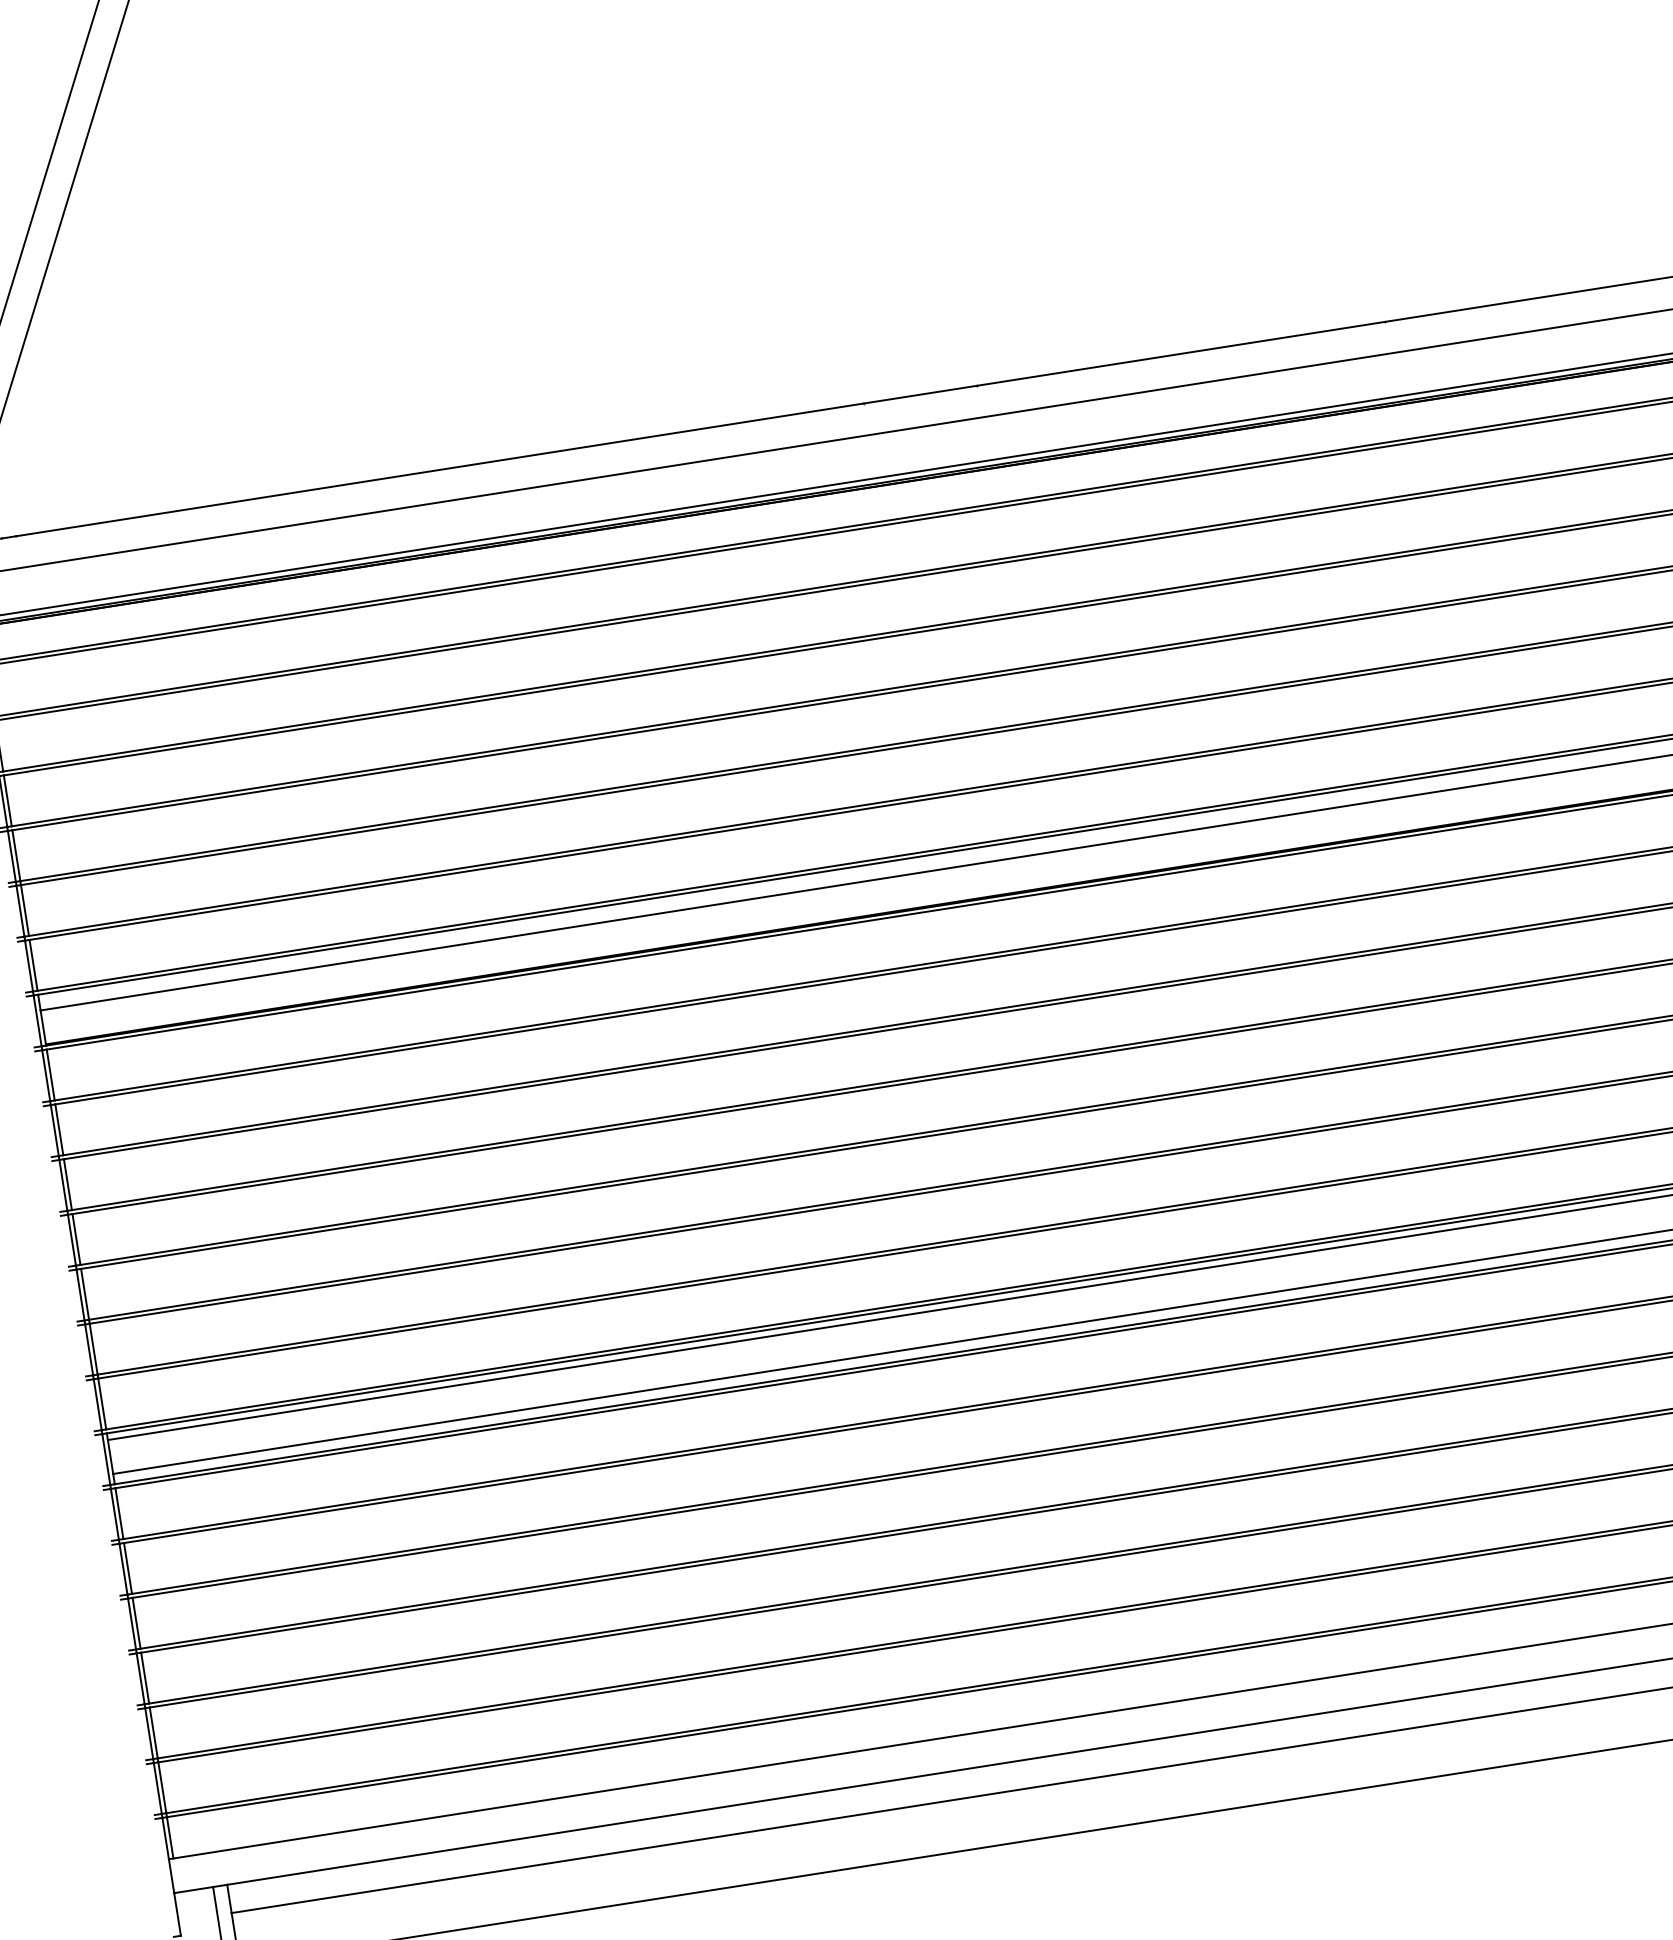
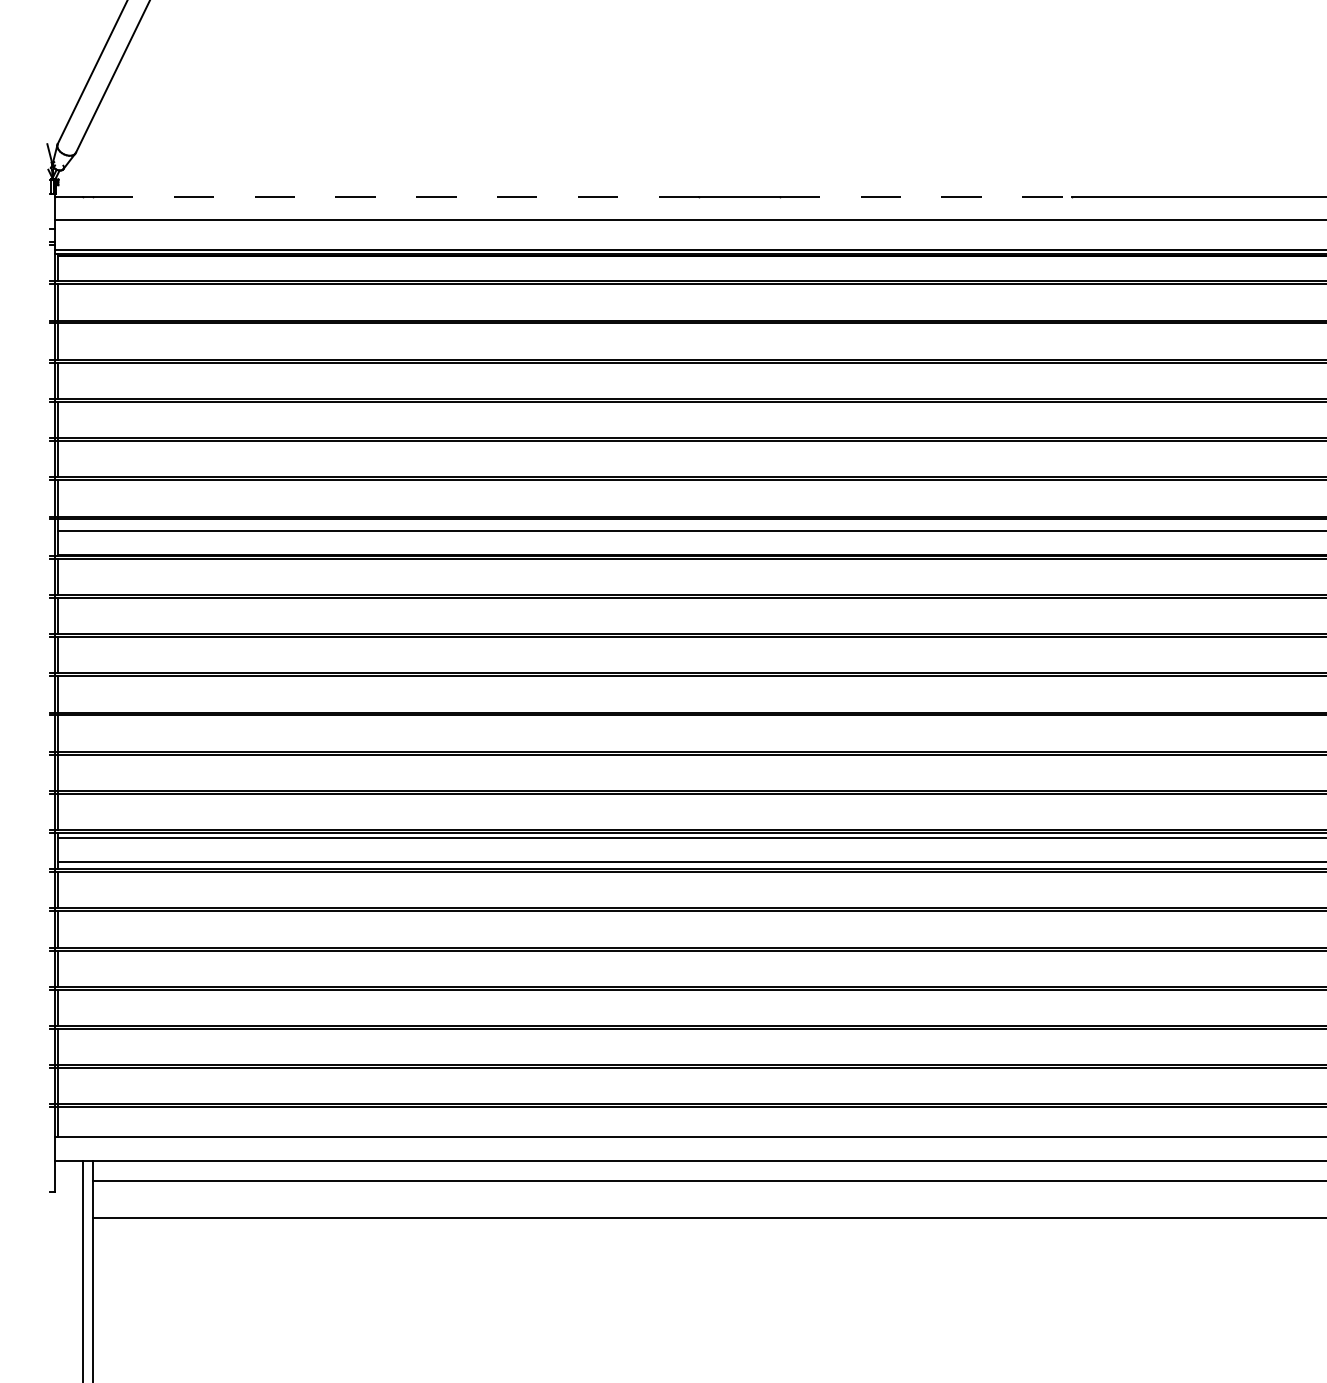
line: (1180, 354) -> (925, 197), solid -> dashed
line: (440, 470) -> (396, 197), solid -> dashed

